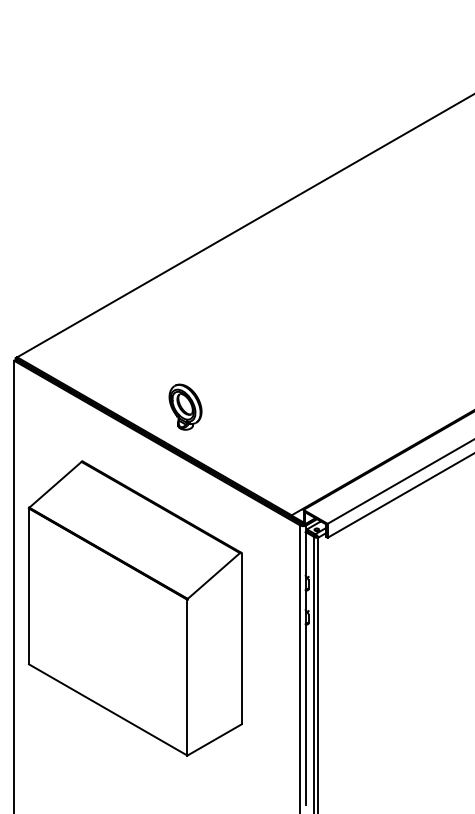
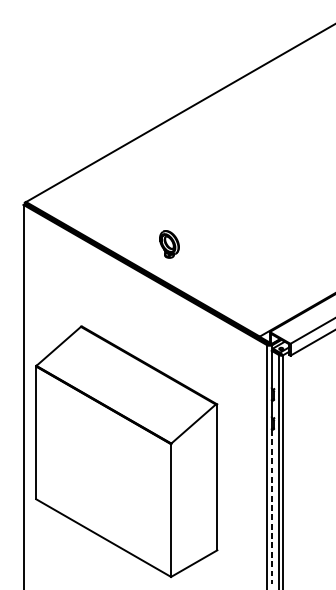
part: (185, 406) -> (169, 243), size x0.7
part: (134, 608) -> (126, 451), moved
line: (305, 715) -> (271, 507), solid -> dashed

